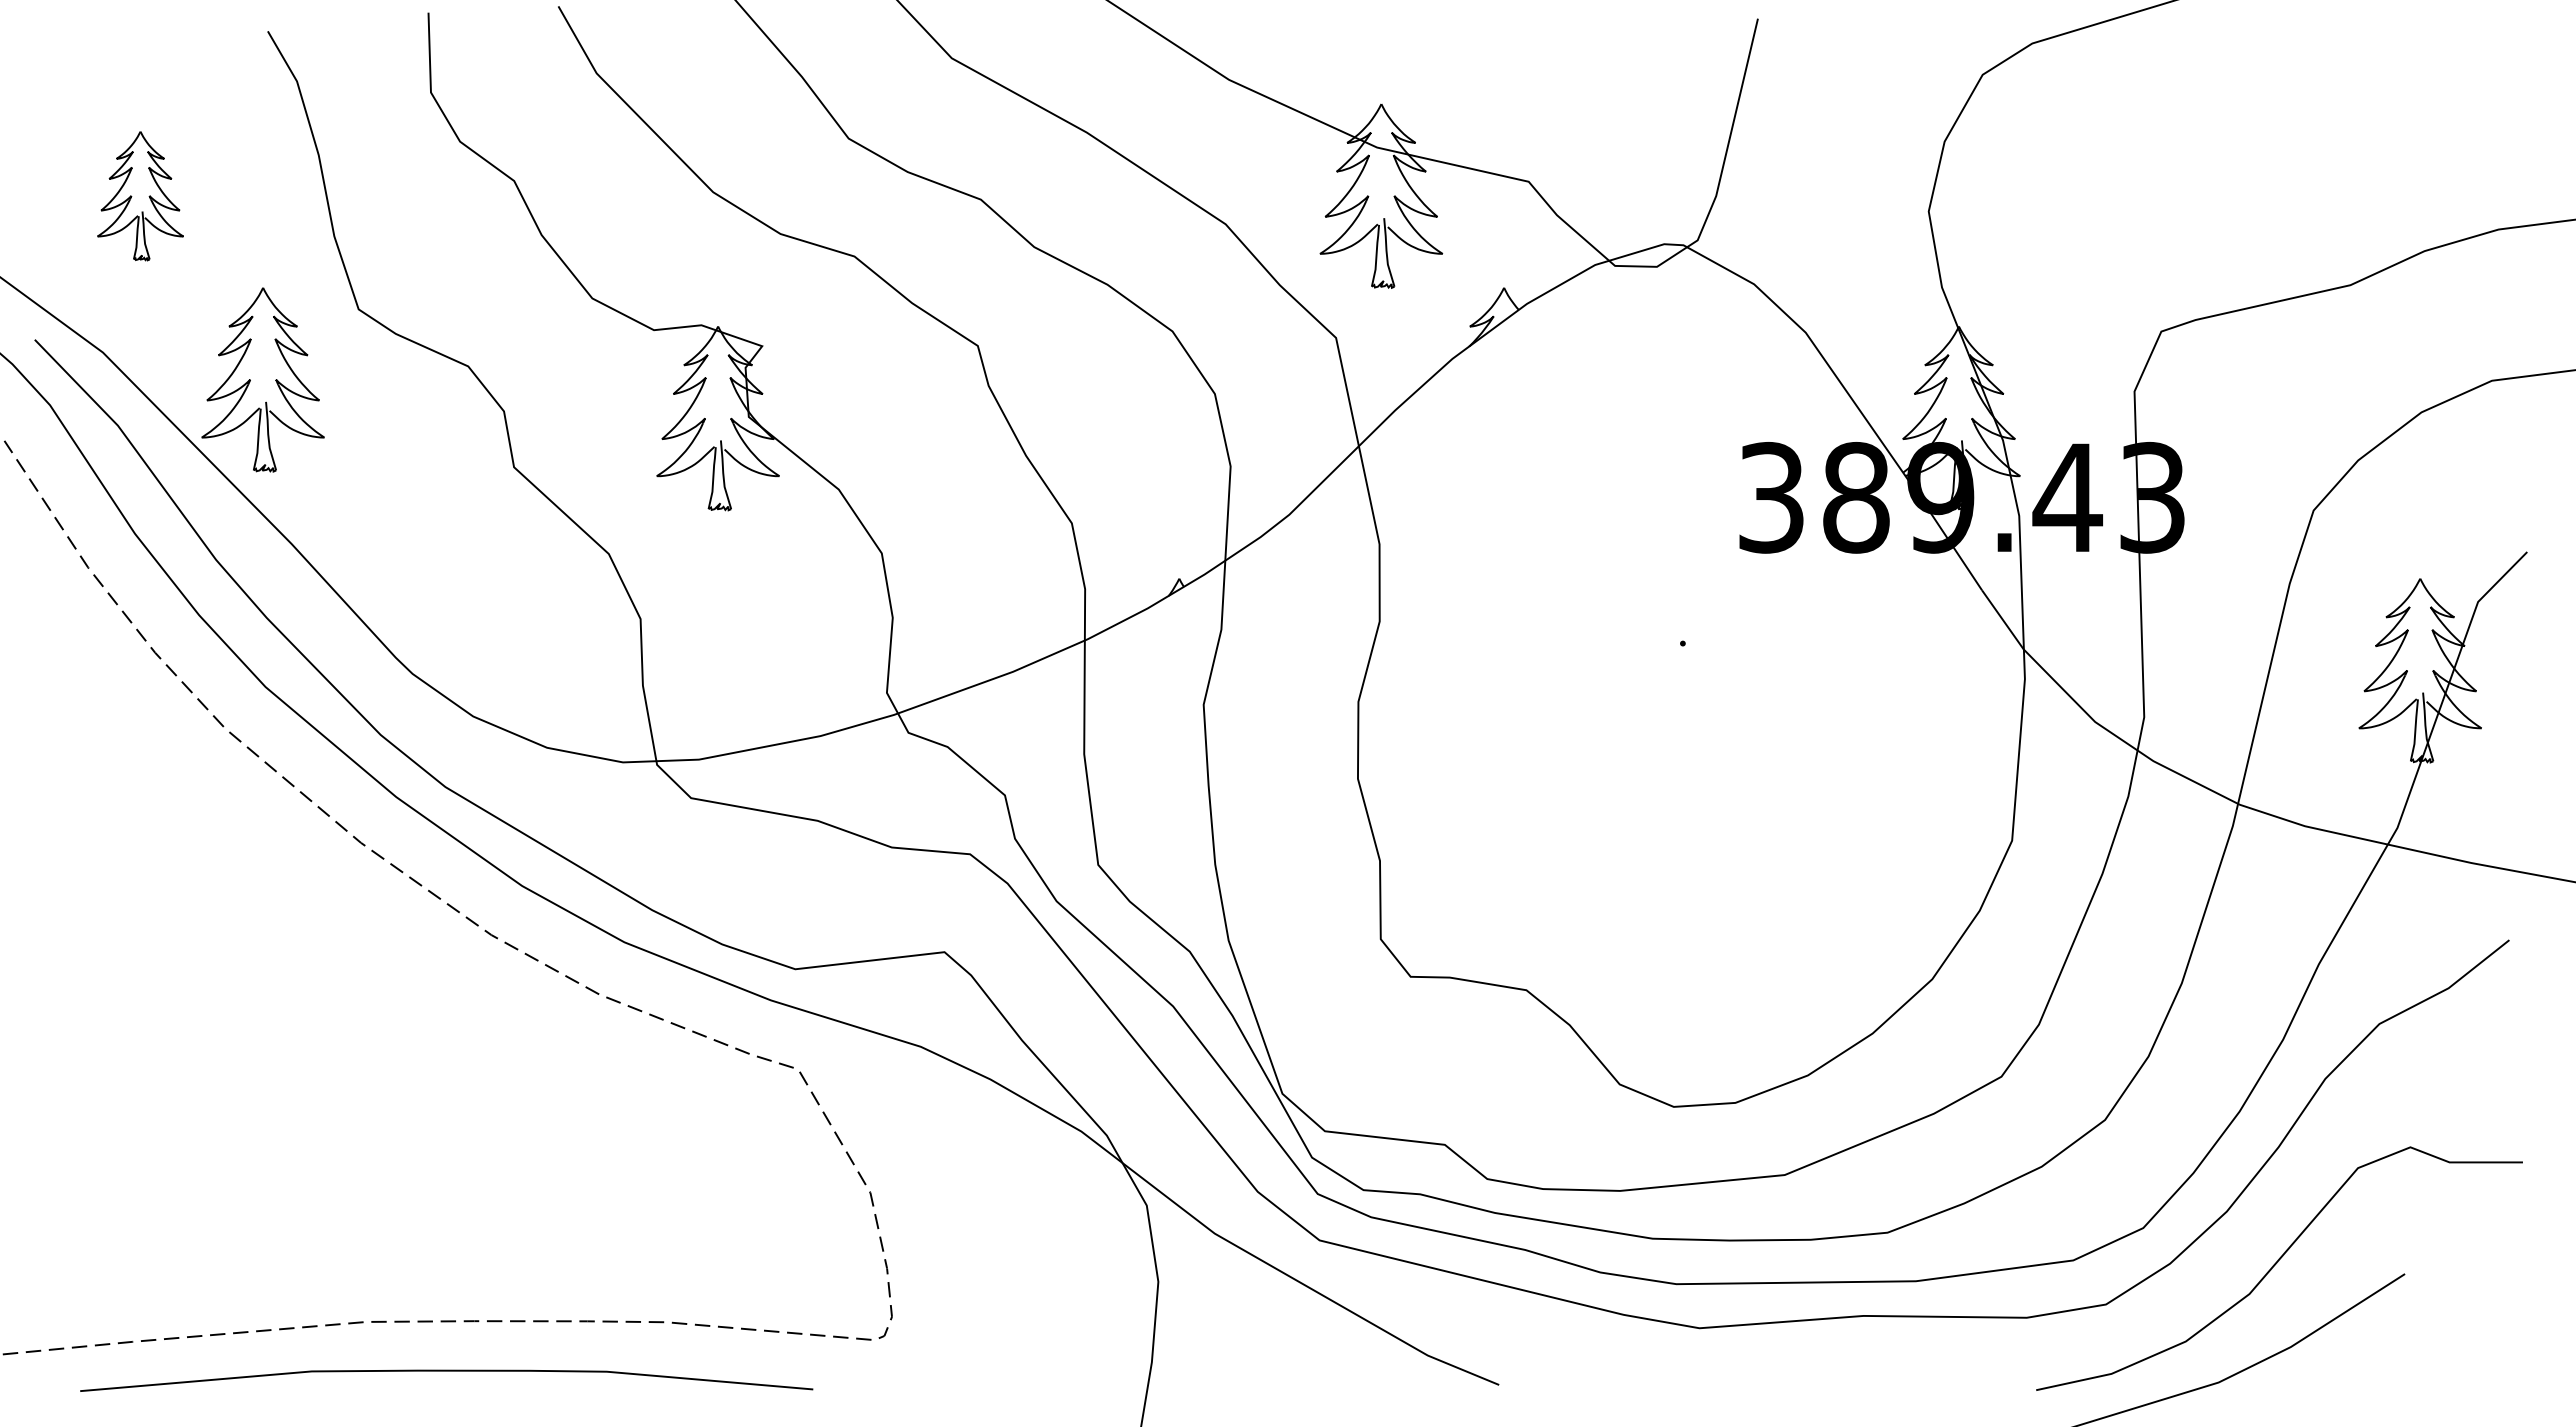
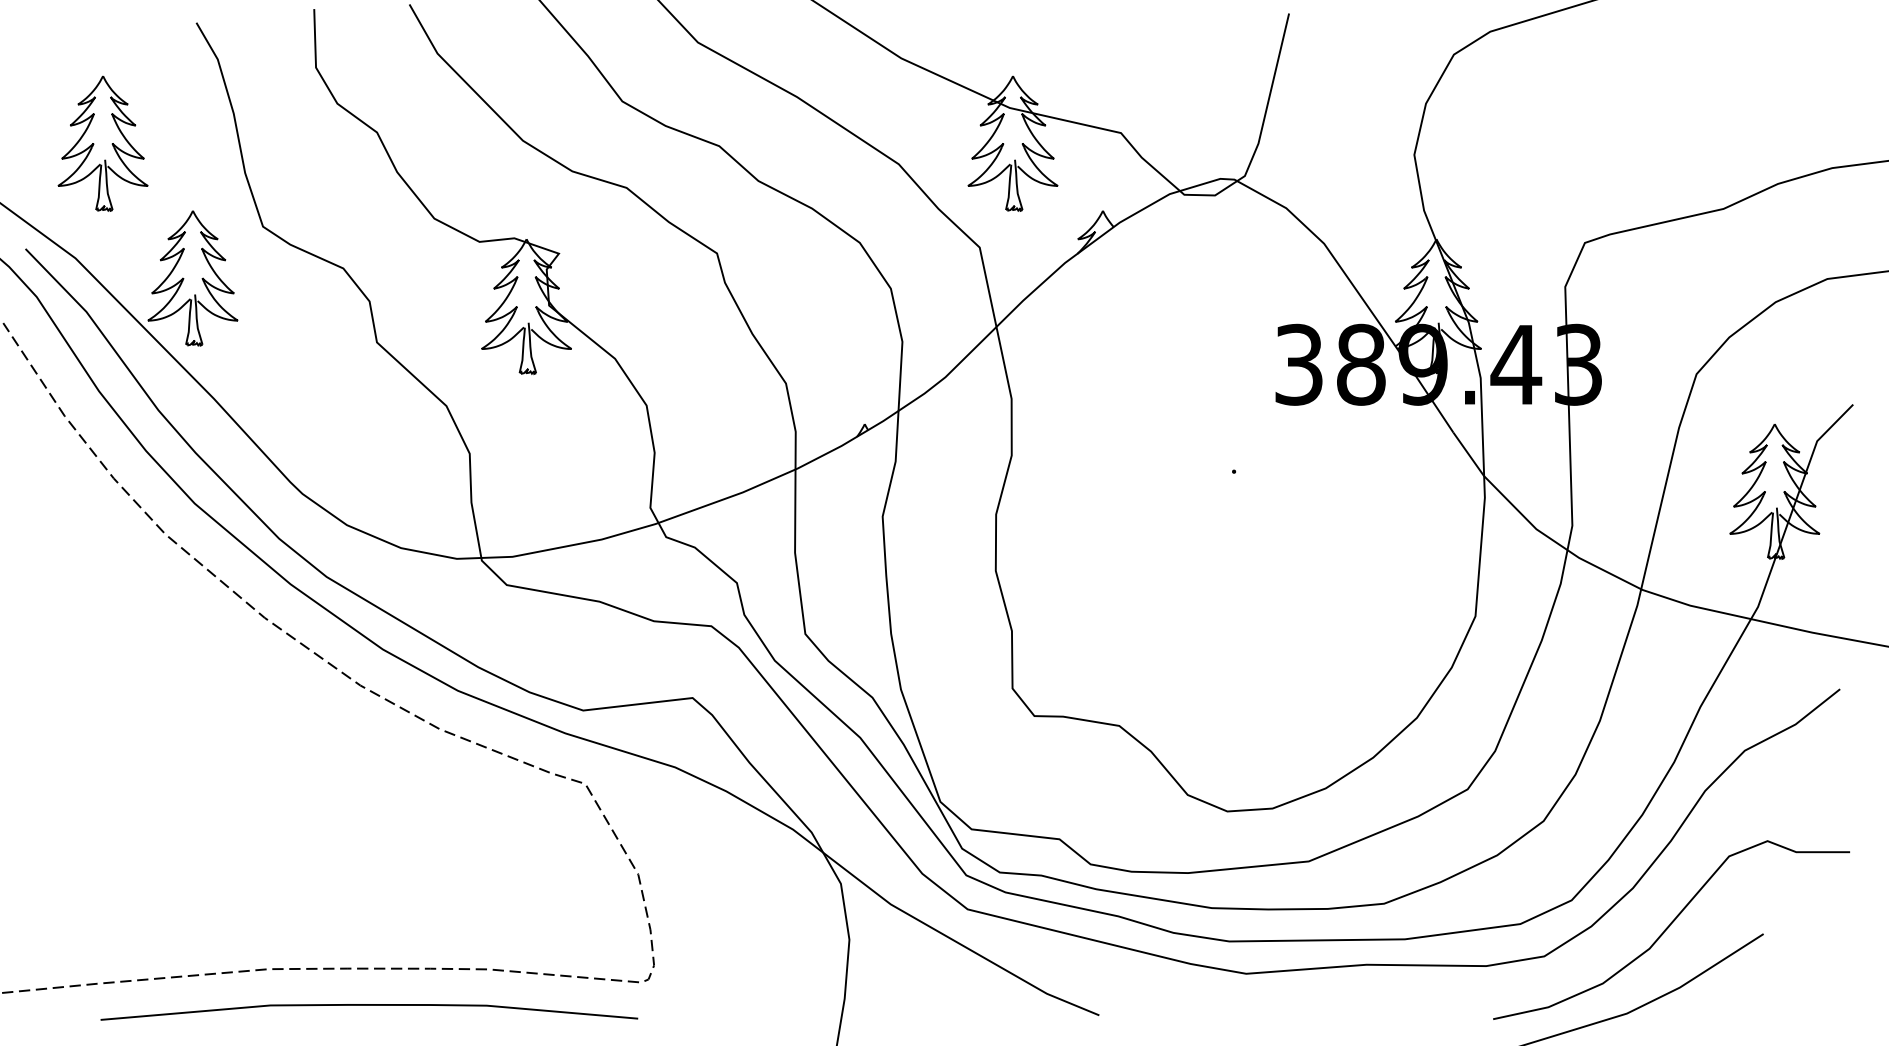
part: (140, 195) -> (103, 143), size x1.43
curve: (446, 1371) -> (369, 1005), moved

